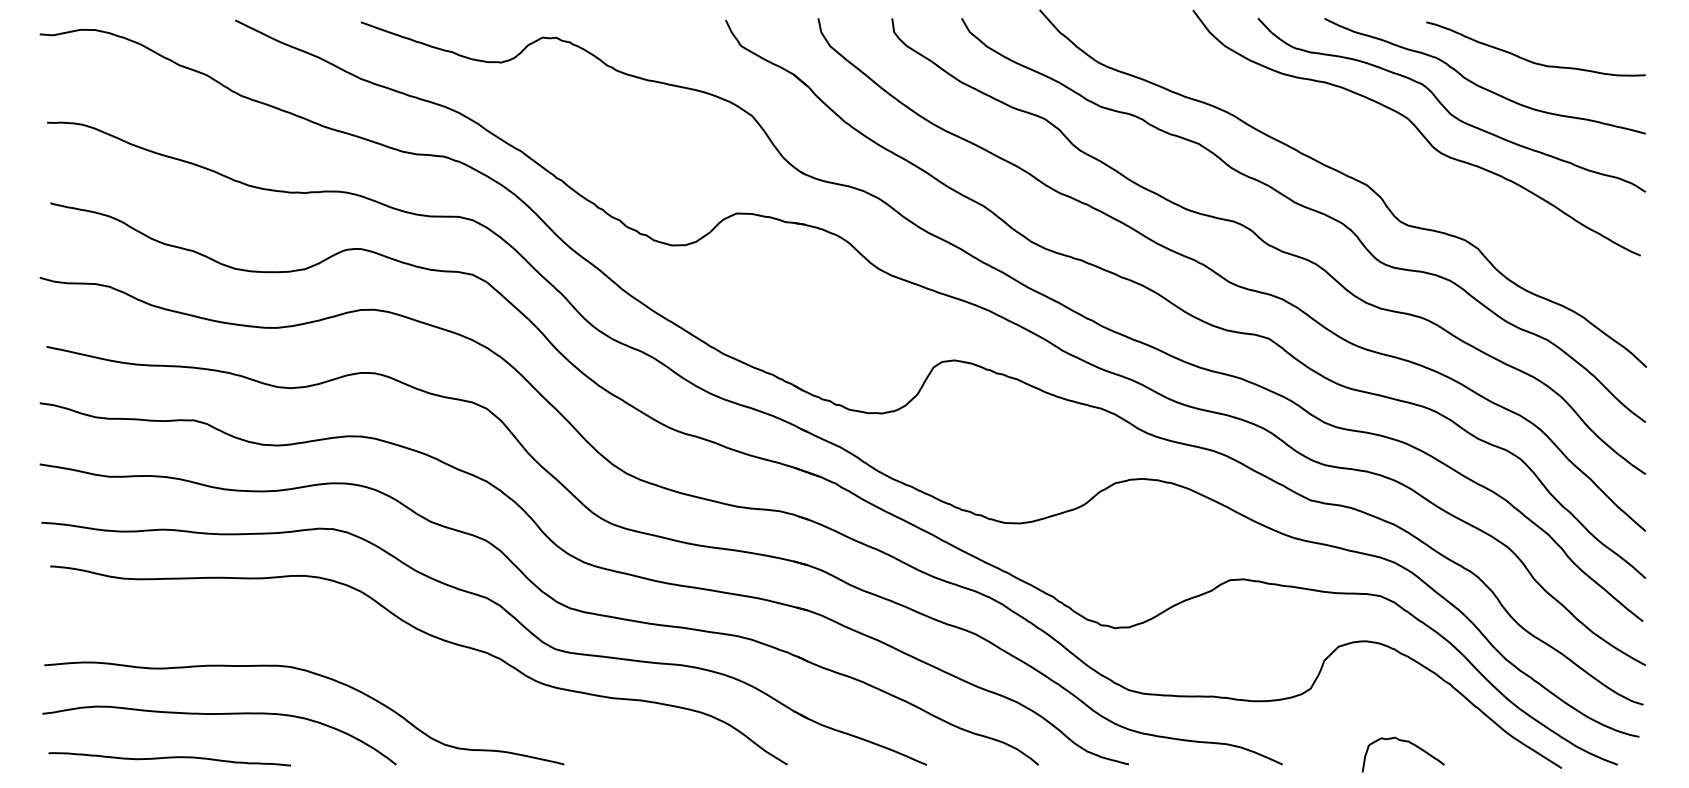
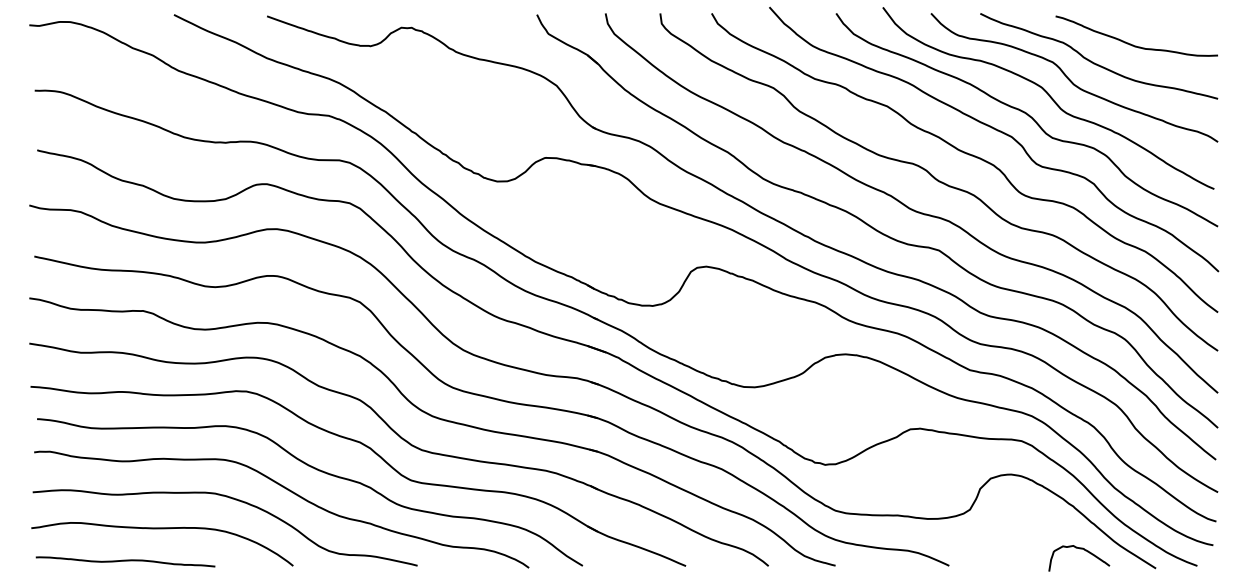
curve: (1391, 158) -> (1029, 117), added
curve: (393, 665) -> (291, 492), added
curve: (1406, 742) -> (1081, 549), moved

